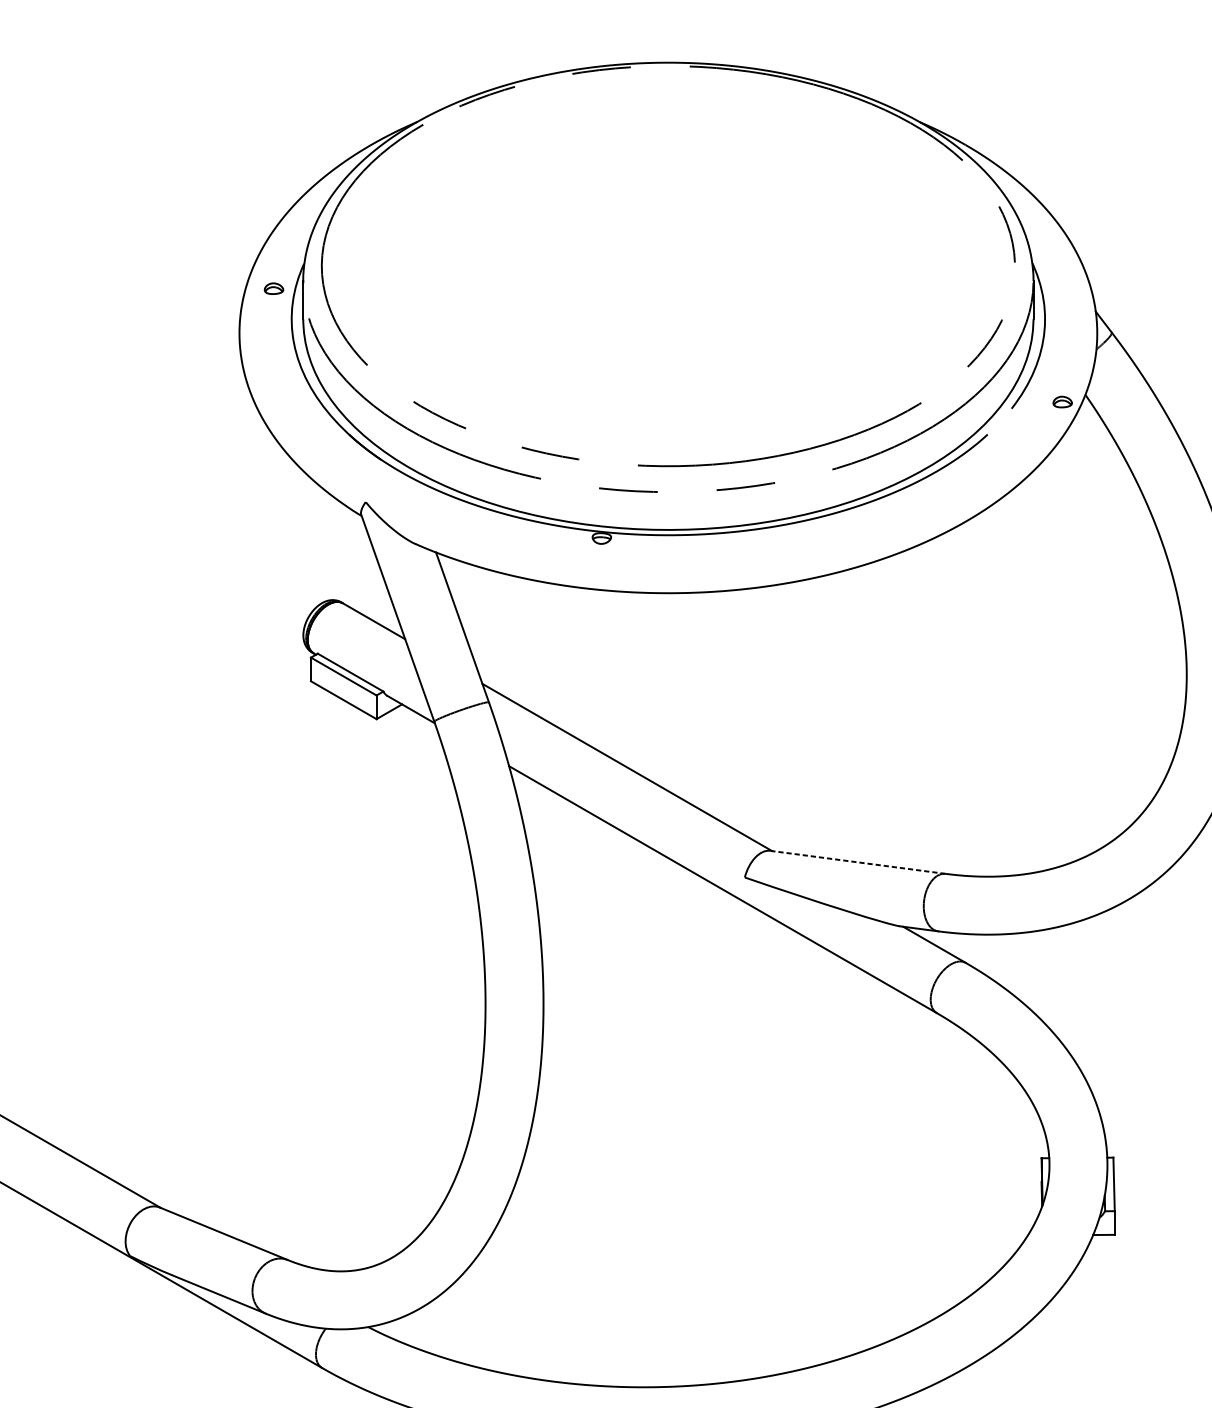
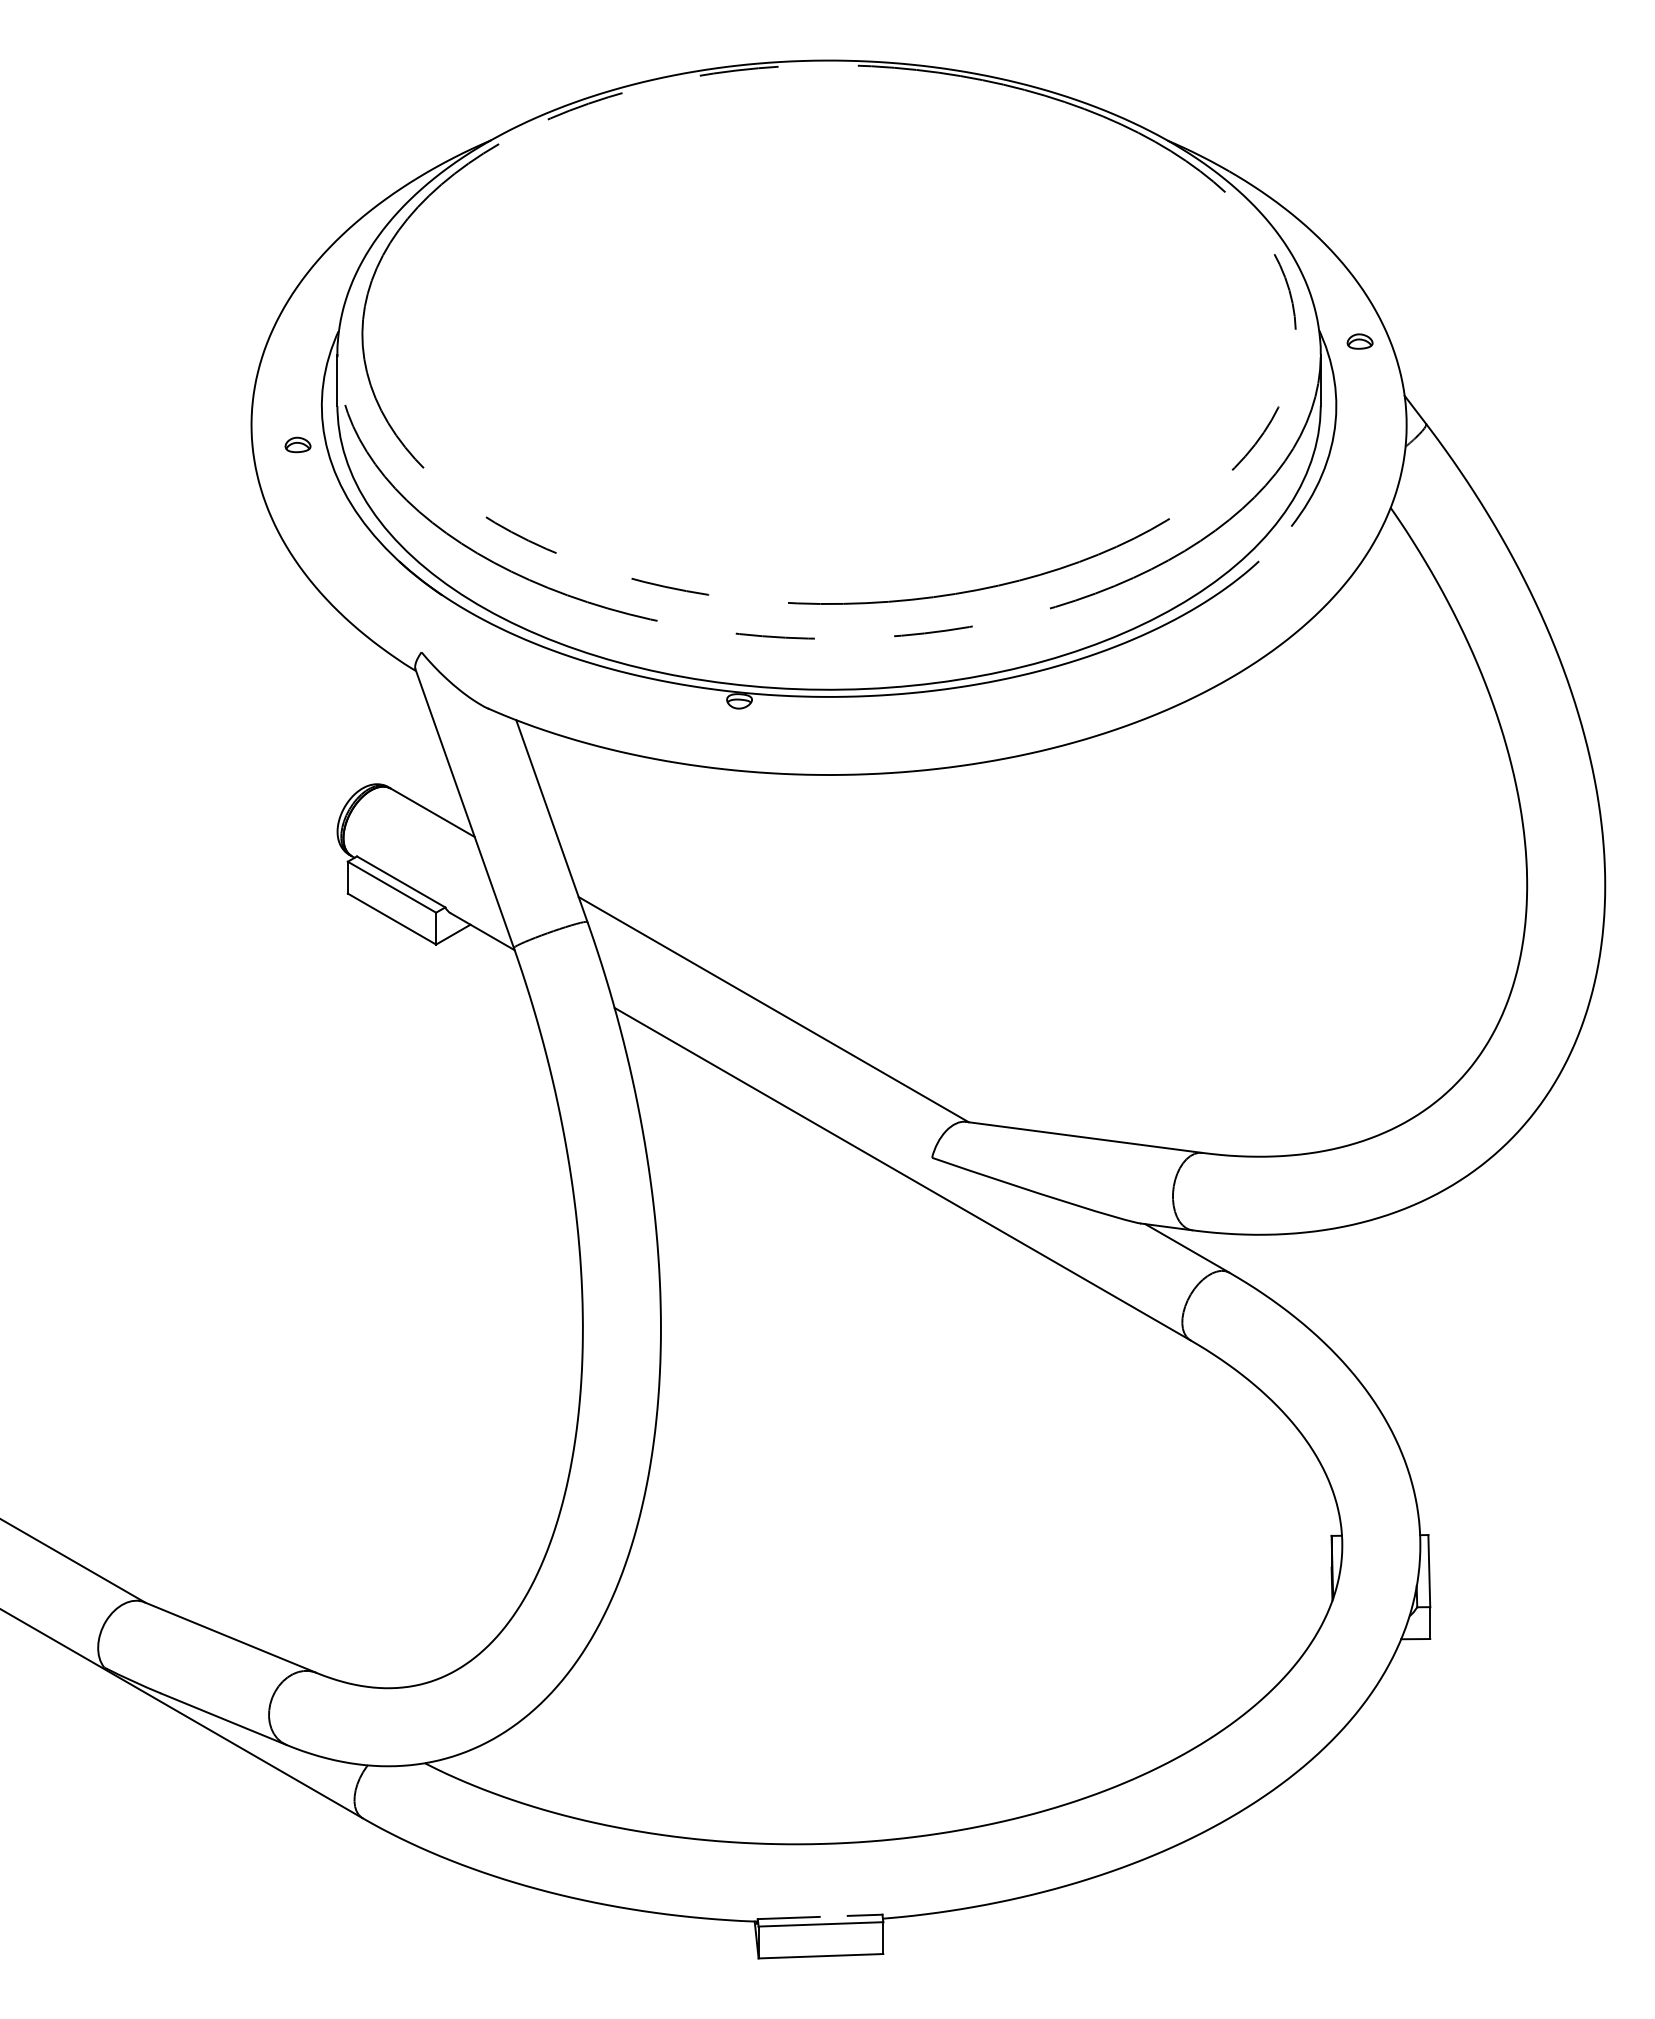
part: (273, 288) -> (297, 444), moved
part: (1062, 402) -> (1359, 341), moved
line: (857, 862) -> (1083, 1137), dashed -> solid

